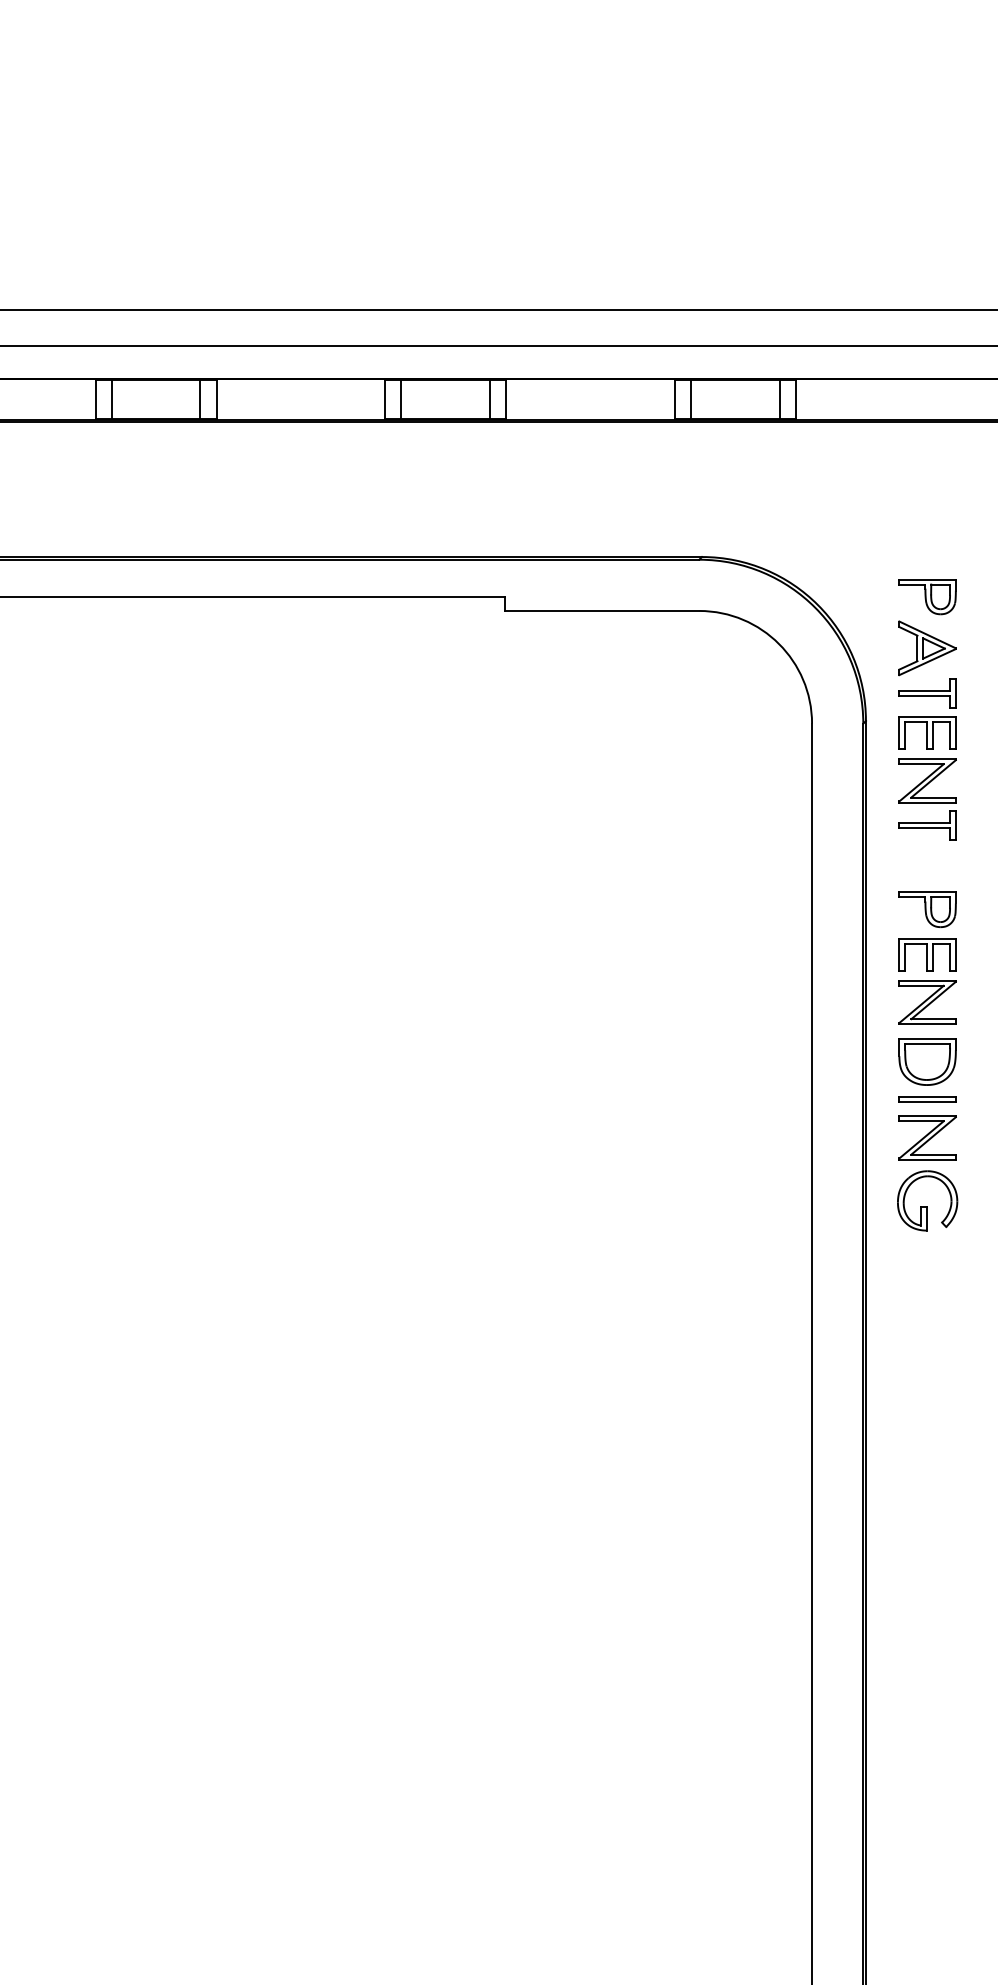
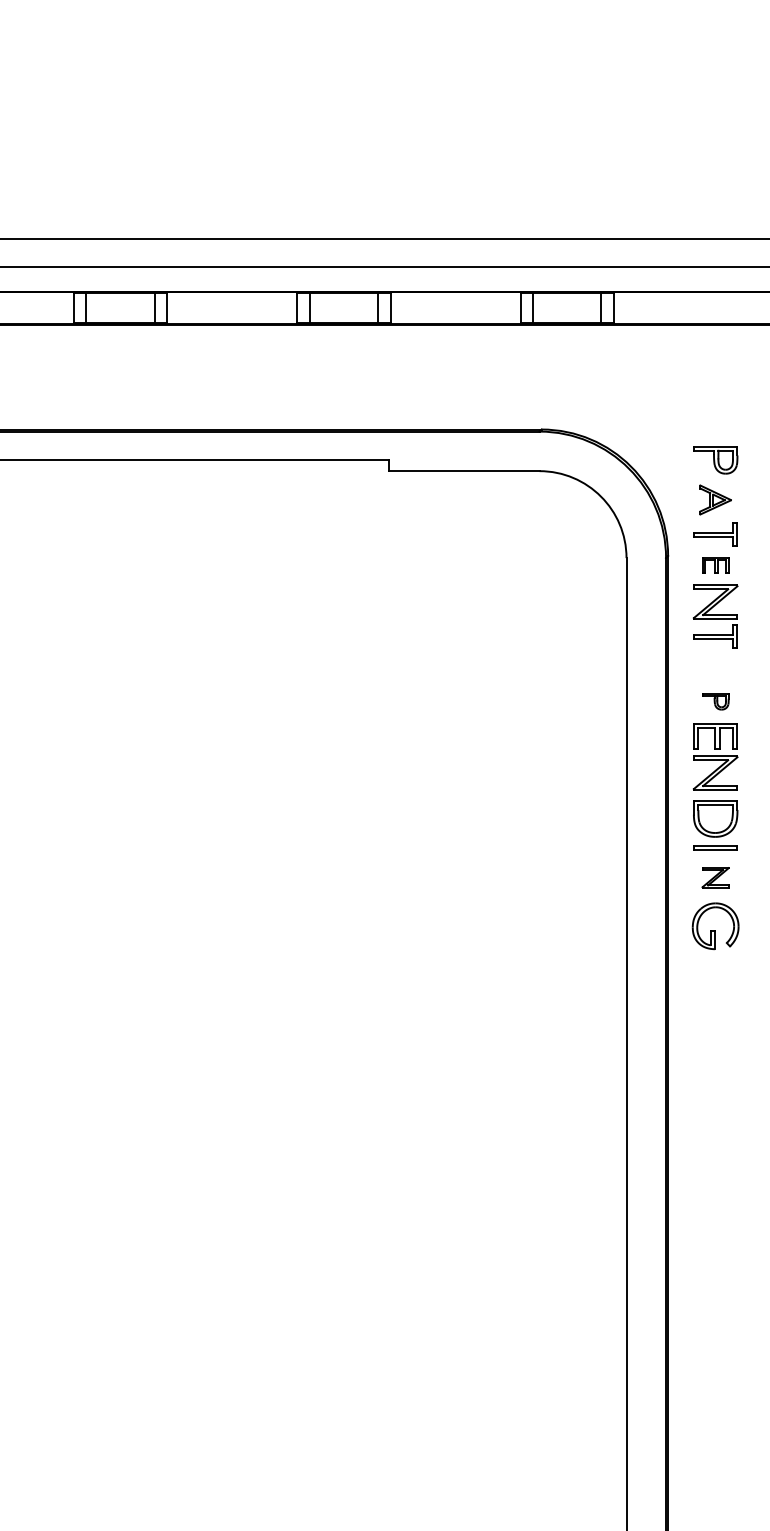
part: (927, 648) -> (715, 500), size x0.7
part: (927, 732) -> (715, 564), size x0.6
part: (927, 909) -> (715, 701), size x0.6
part: (927, 1137) -> (715, 877), size x0.6

